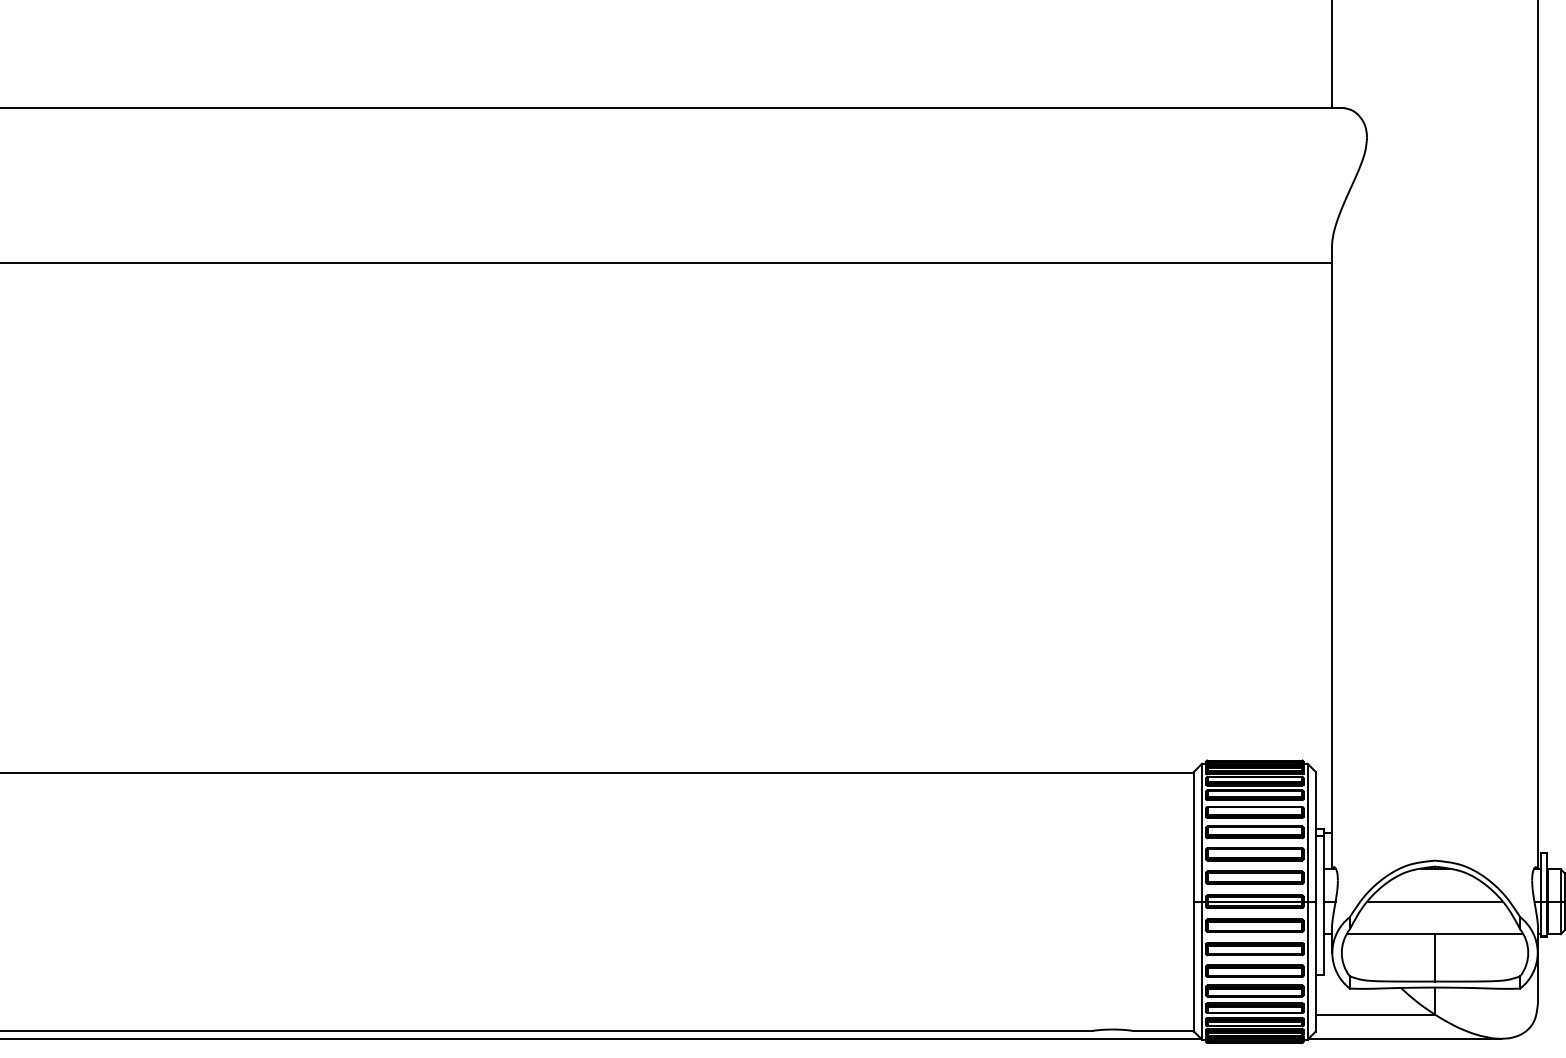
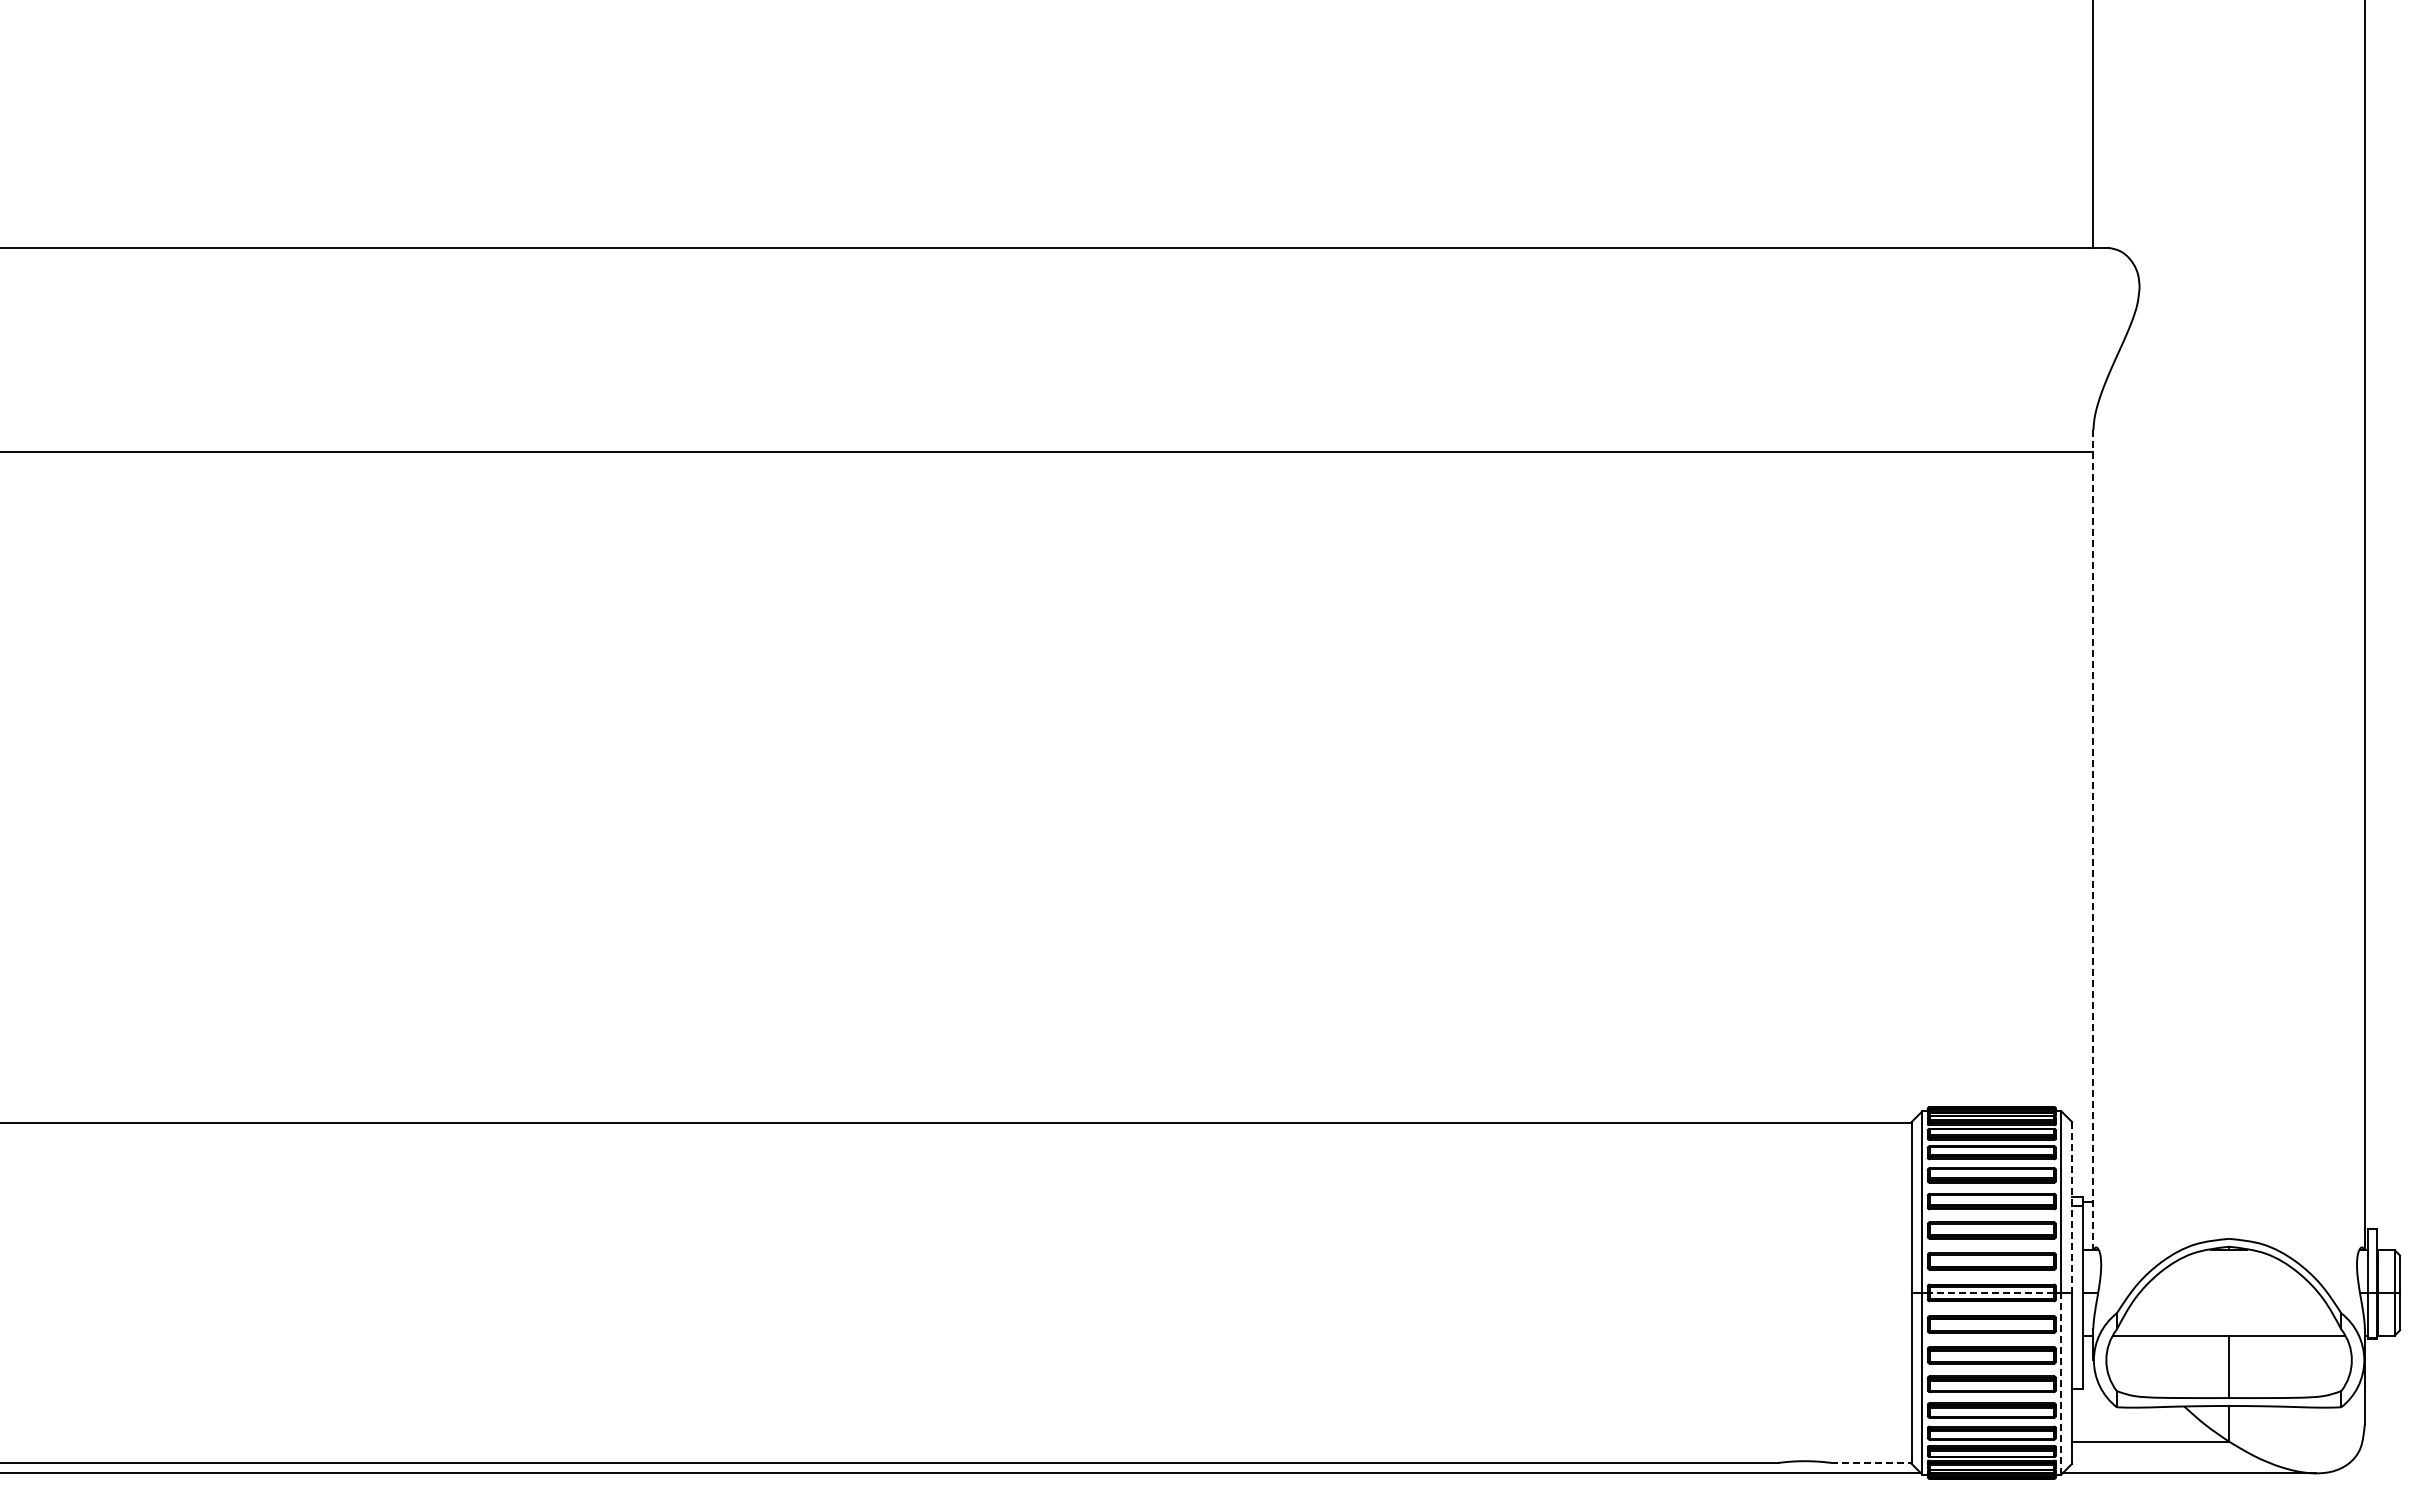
line: (1332, 558) -> (2093, 840), solid -> dashed
line: (1316, 836) -> (2072, 1207), solid -> dashed
line: (1254, 901) -> (1991, 1292), solid -> dashed
line: (1434, 901) -> (2228, 1292), removed
line: (1307, 970) -> (2061, 1383), solid -> dashed
line: (1163, 1030) -> (1871, 1462), solid -> dashed

